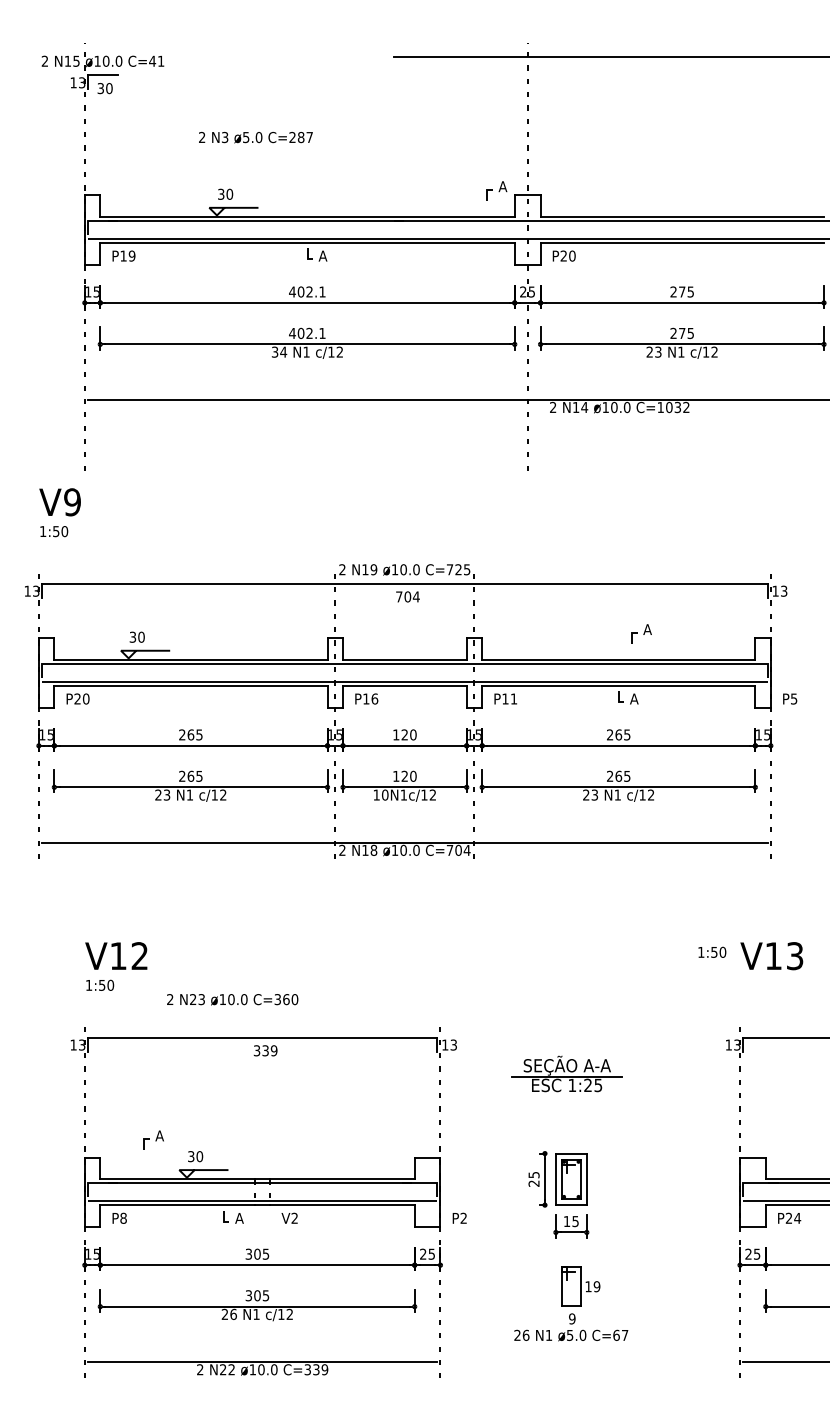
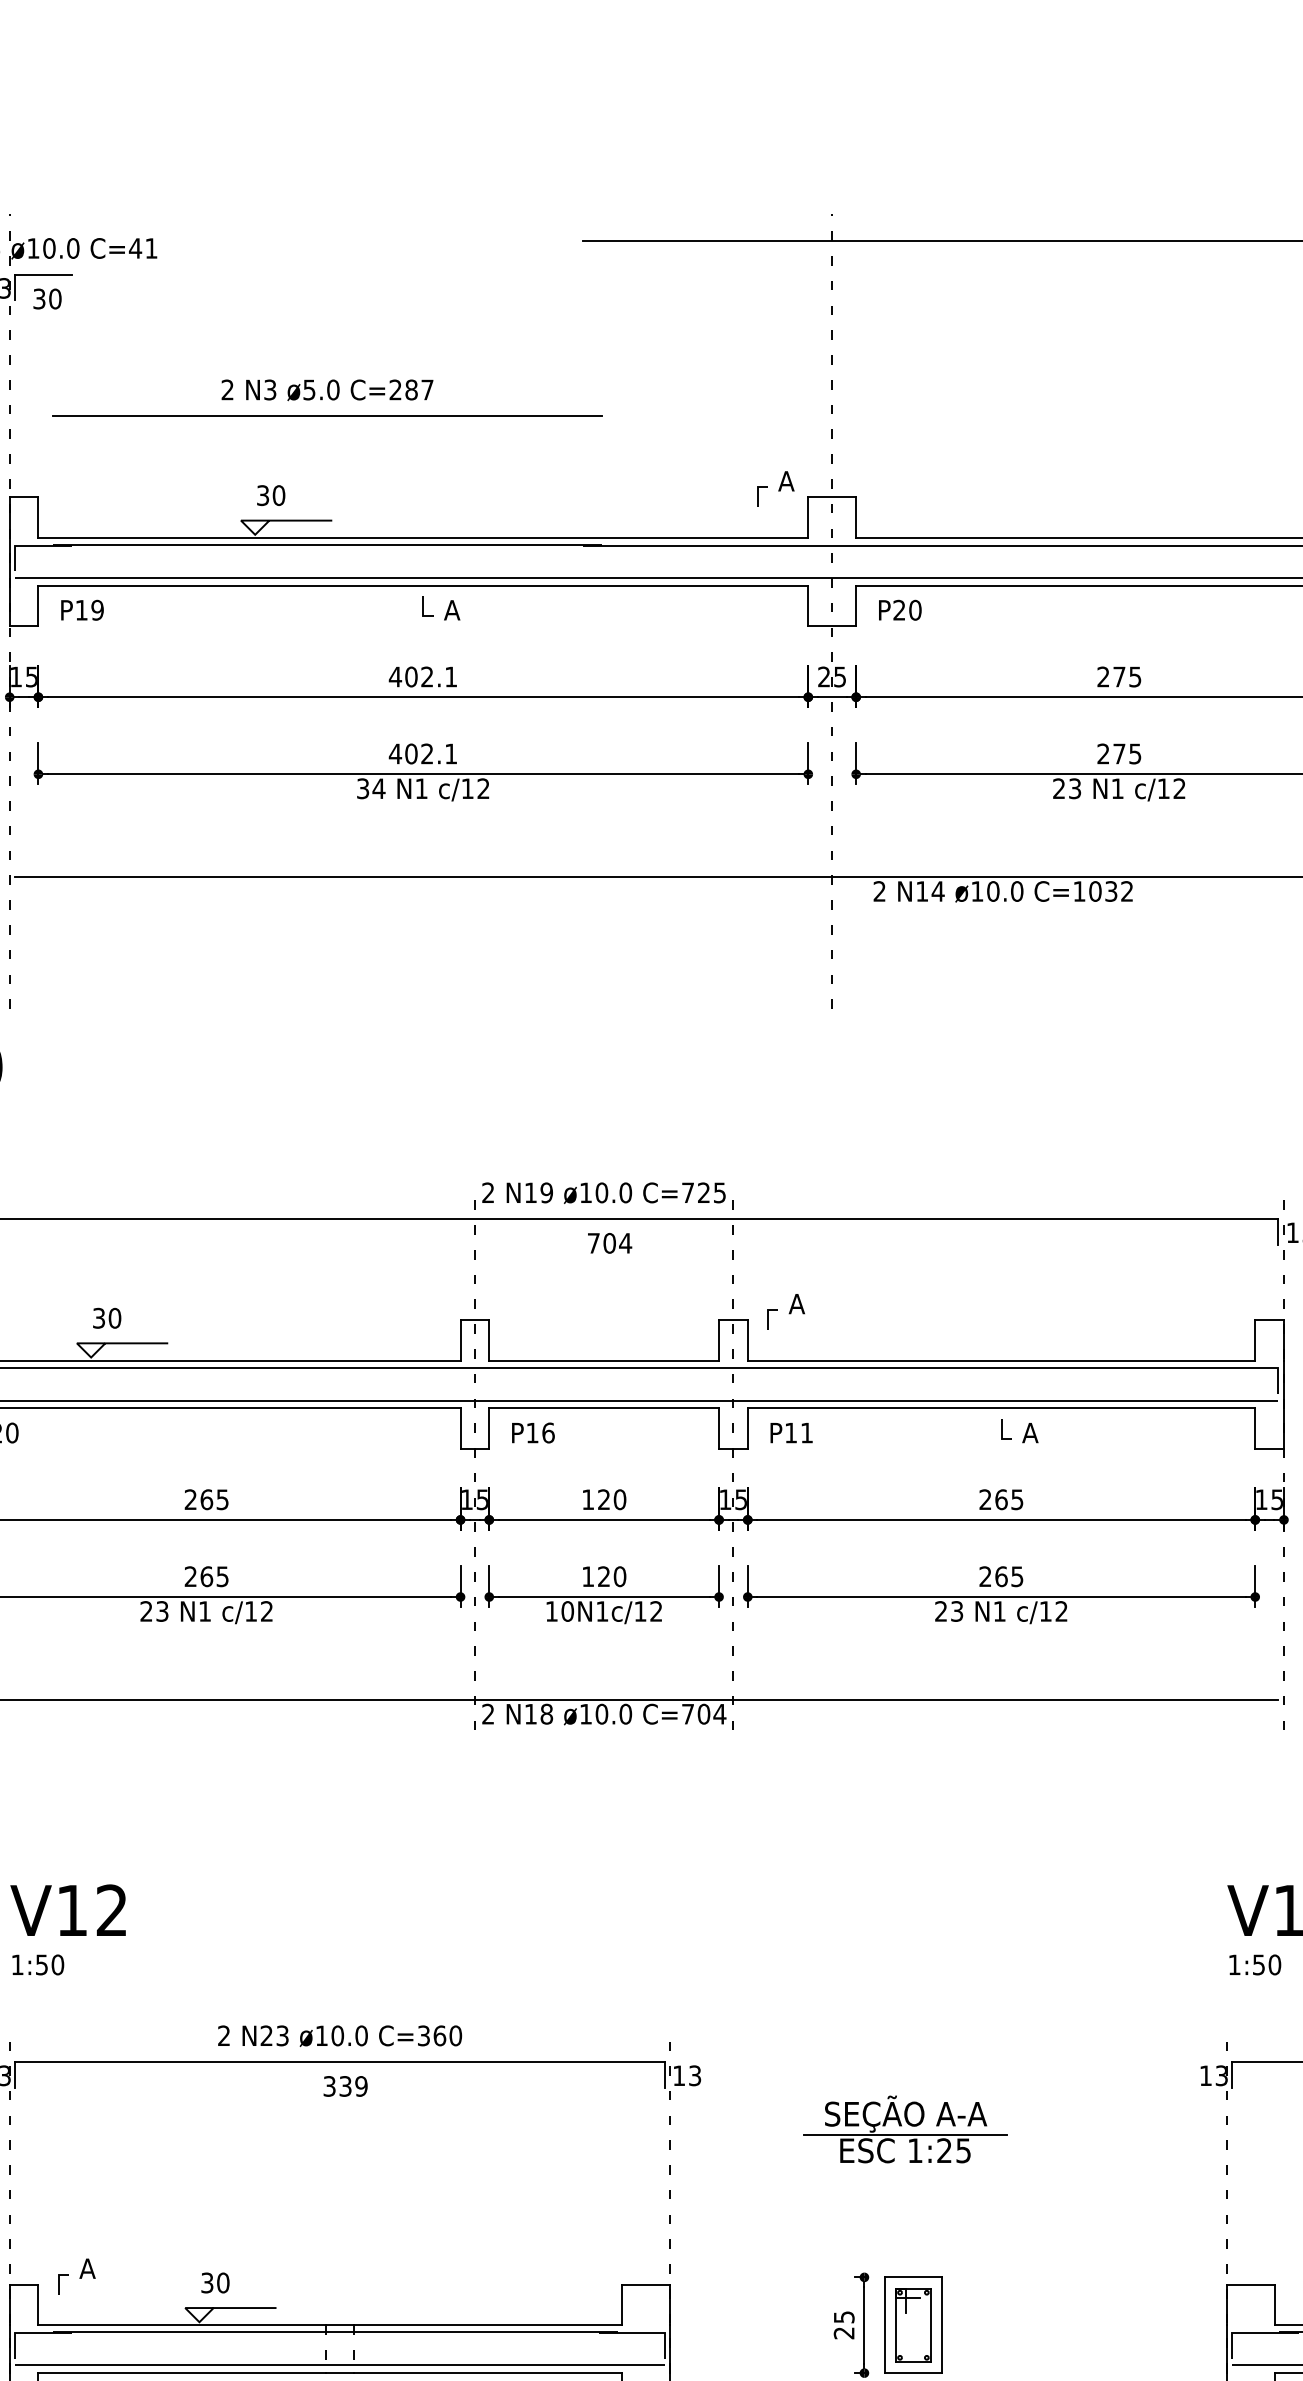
line: (255, 151) -> (326, 415), added
part: (641, 633) -> (785, 1311), moved
text: (712, 951) -> (1255, 1963), moved
text: (232, 999) -> (339, 2035), moved
part: (153, 1139) -> (75, 2275), moved

